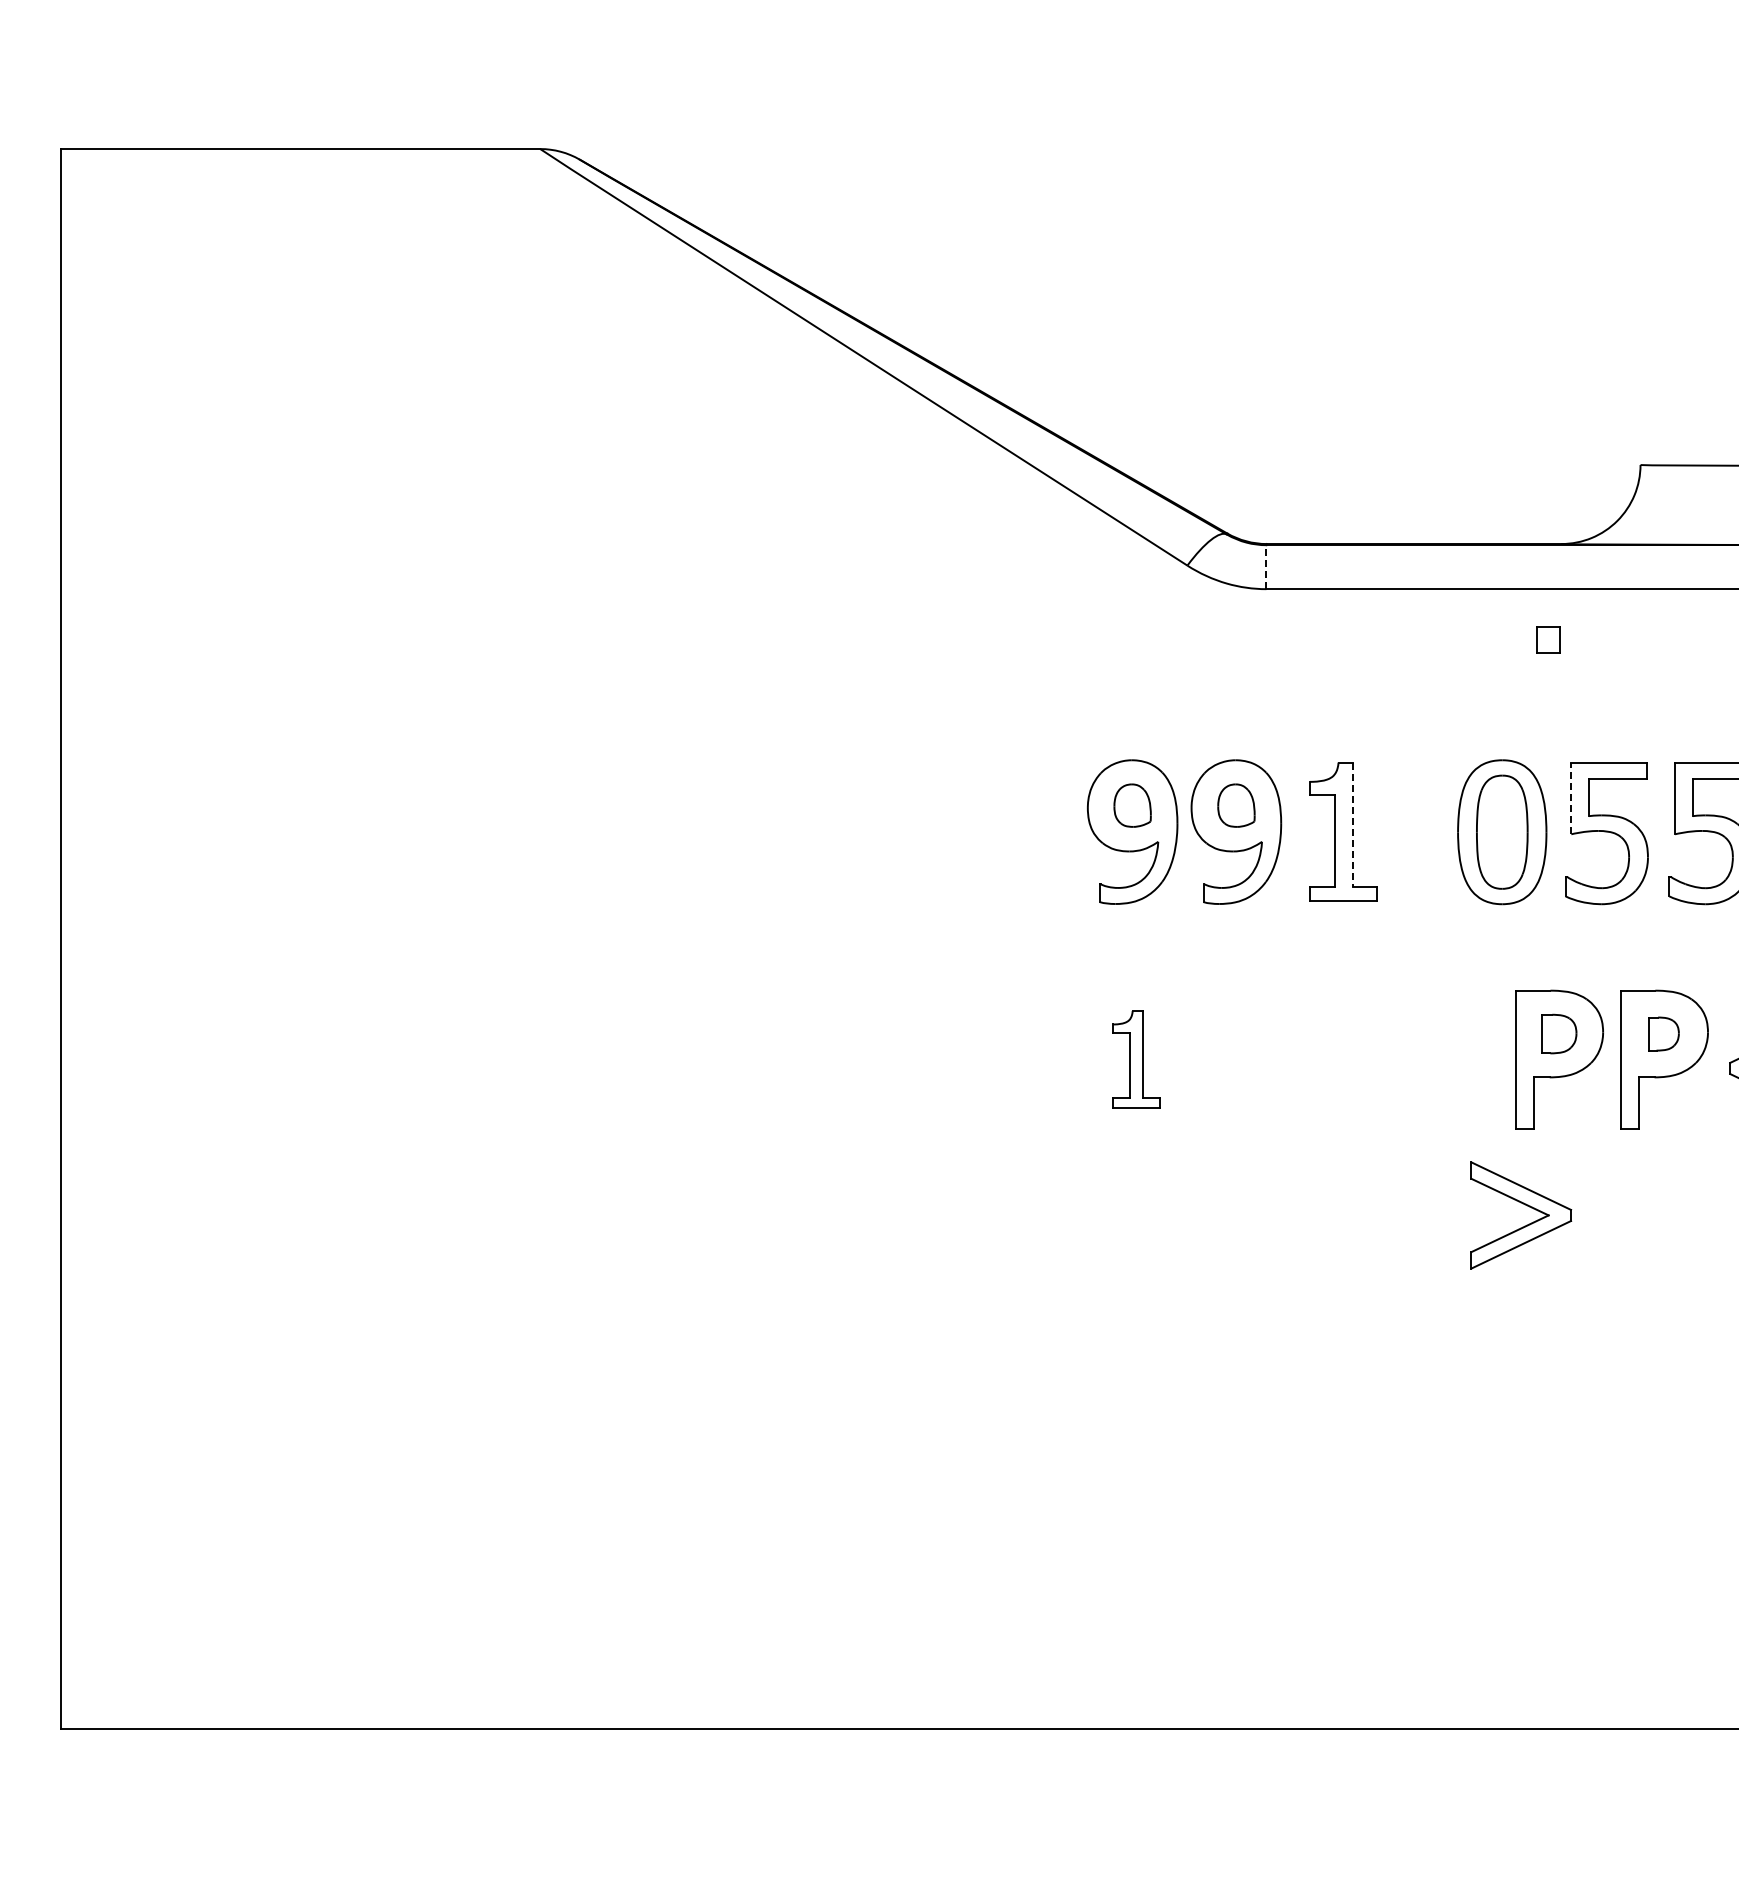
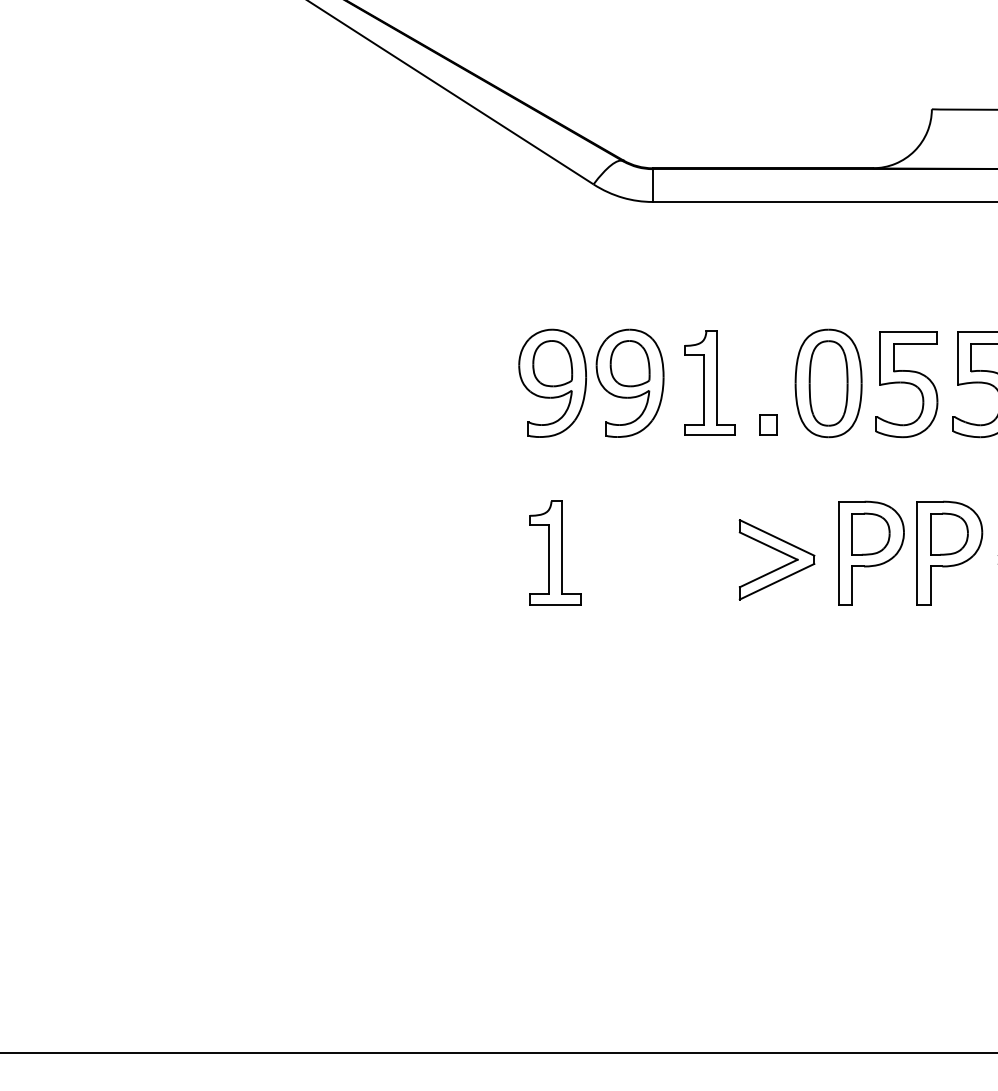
line: (1266, 567) -> (652, 185), dashed -> solid
part: (1548, 639) -> (768, 424), moved
line: (1571, 798) -> (880, 358), dashed -> solid
part: (1132, 805) -> (552, 363), size x1.43
part: (1236, 805) -> (630, 363), size x1.43
line: (1352, 825) -> (716, 378), dashed -> solid
part: (1558, 1033) -> (870, 533), size x1.43
part: (1663, 1033) -> (949, 533), size x1.67
part: (1136, 1059) -> (555, 553), size x1.43
part: (1526, 1224) -> (781, 566), moved

